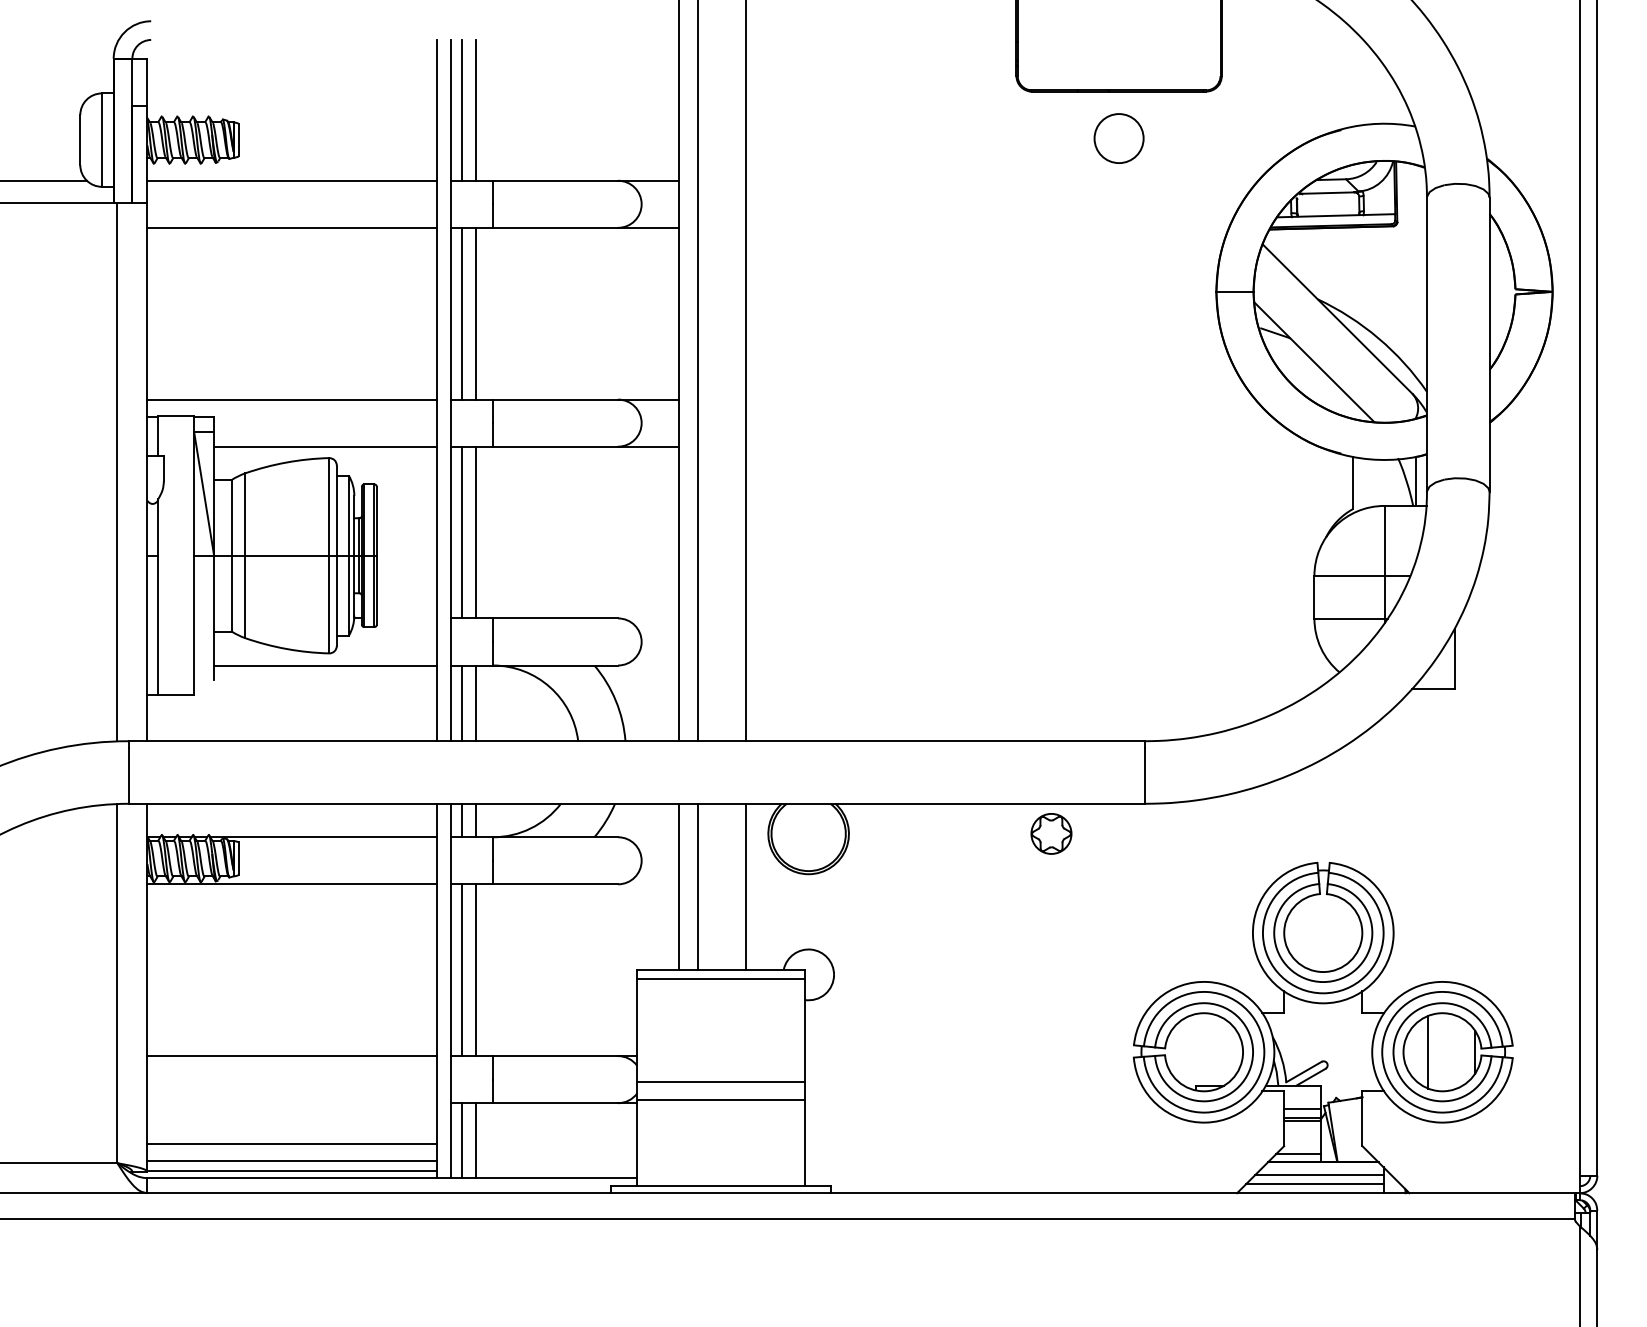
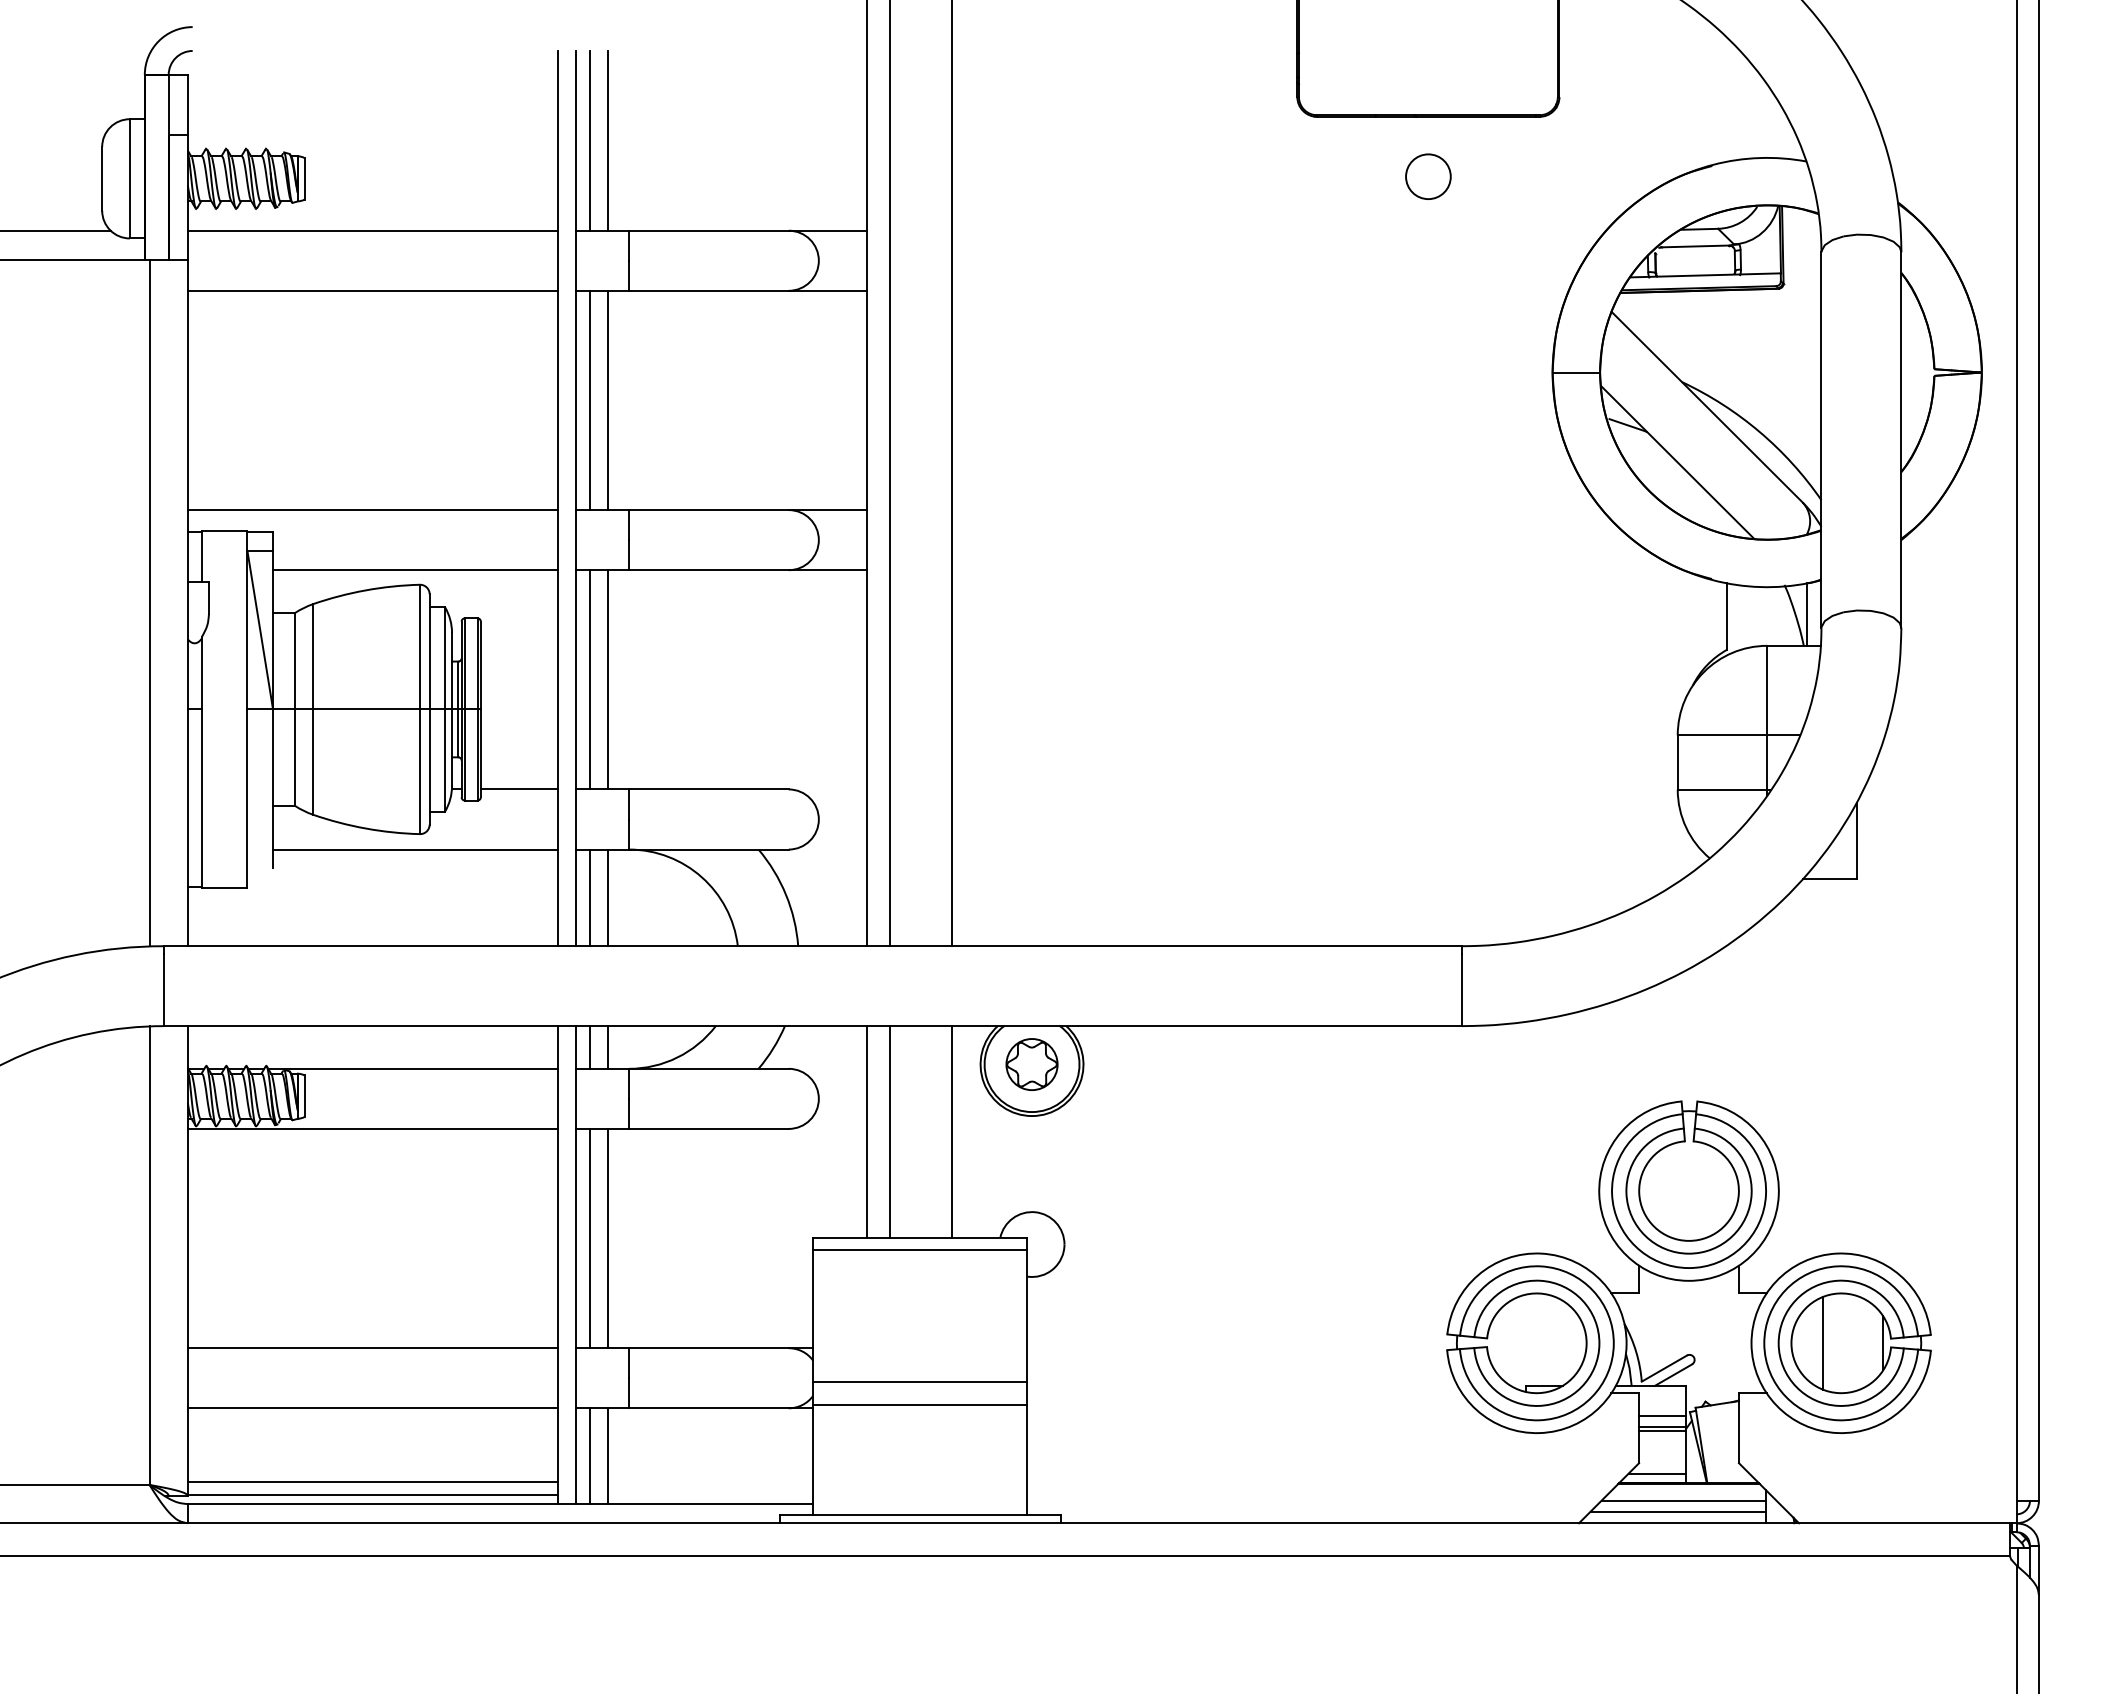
circle: (1119, 138) -> (1428, 176), size x0.71
line: (406, 618) -> (518, 789), added
part: (1051, 833) -> (1031, 1064), moved
line: (292, 1144) -> (372, 1408), moved

